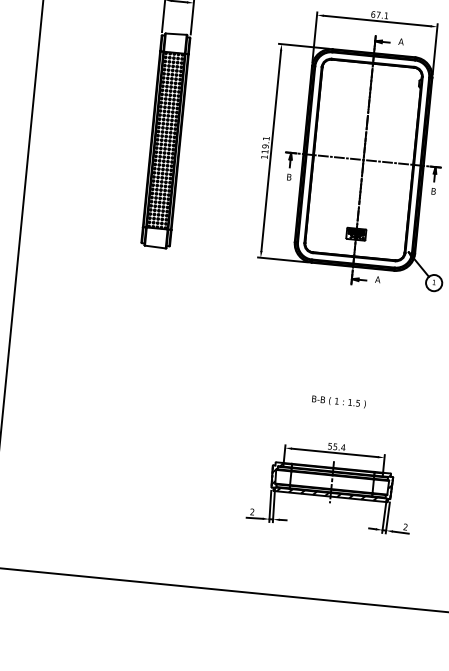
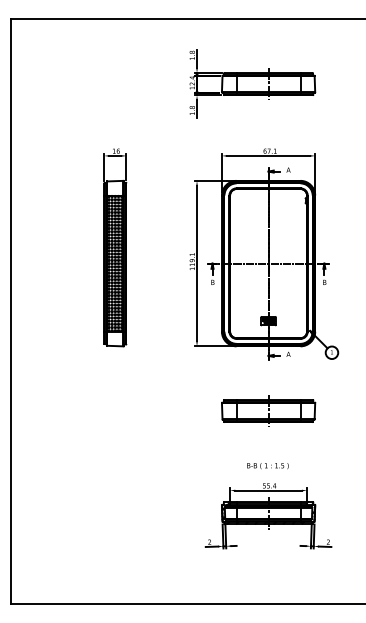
part: (344, 349) -> (268, 410), added
text: (338, 402) -> (267, 466), moved

